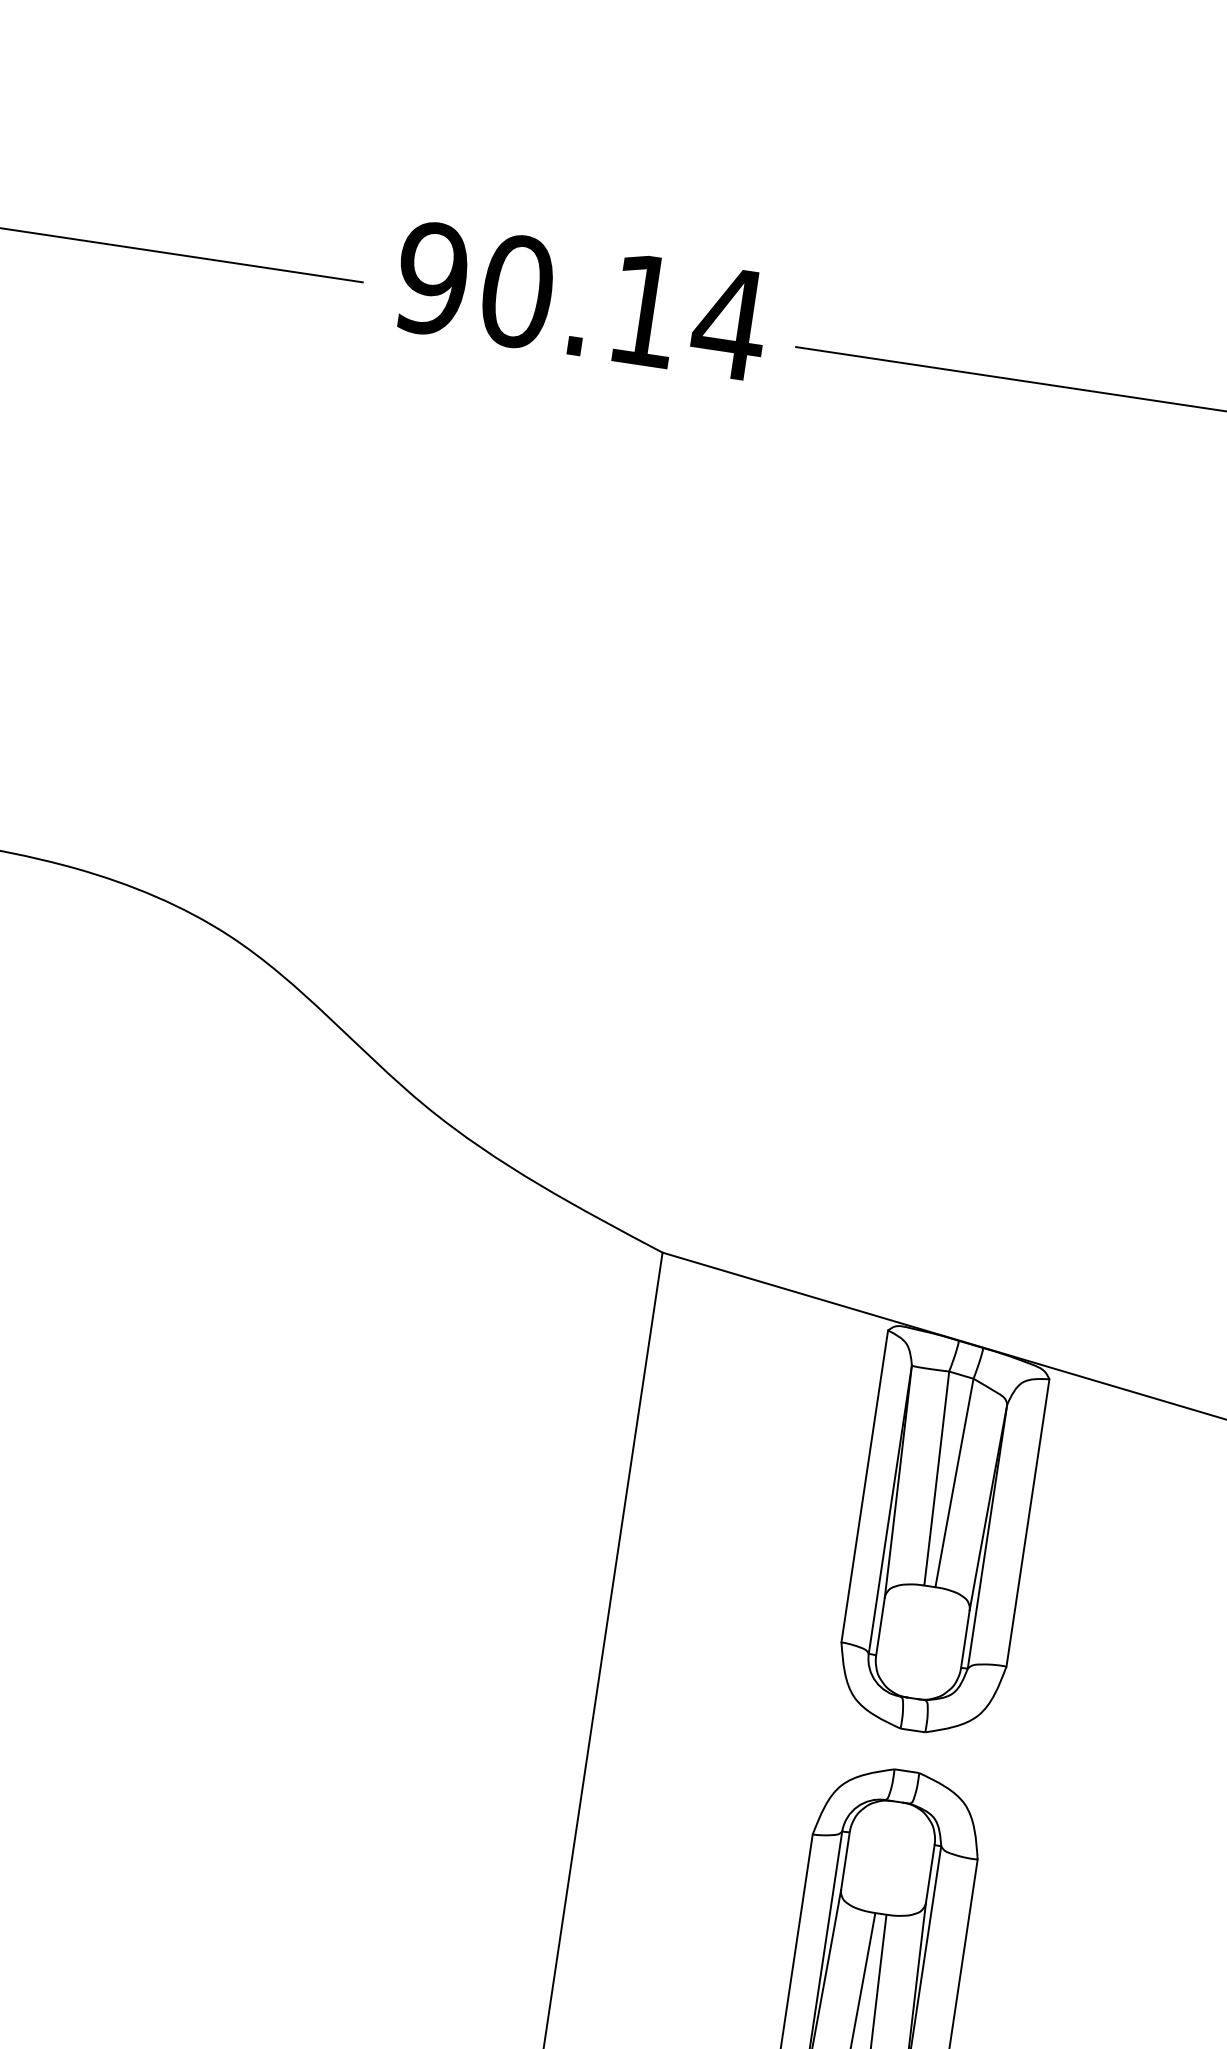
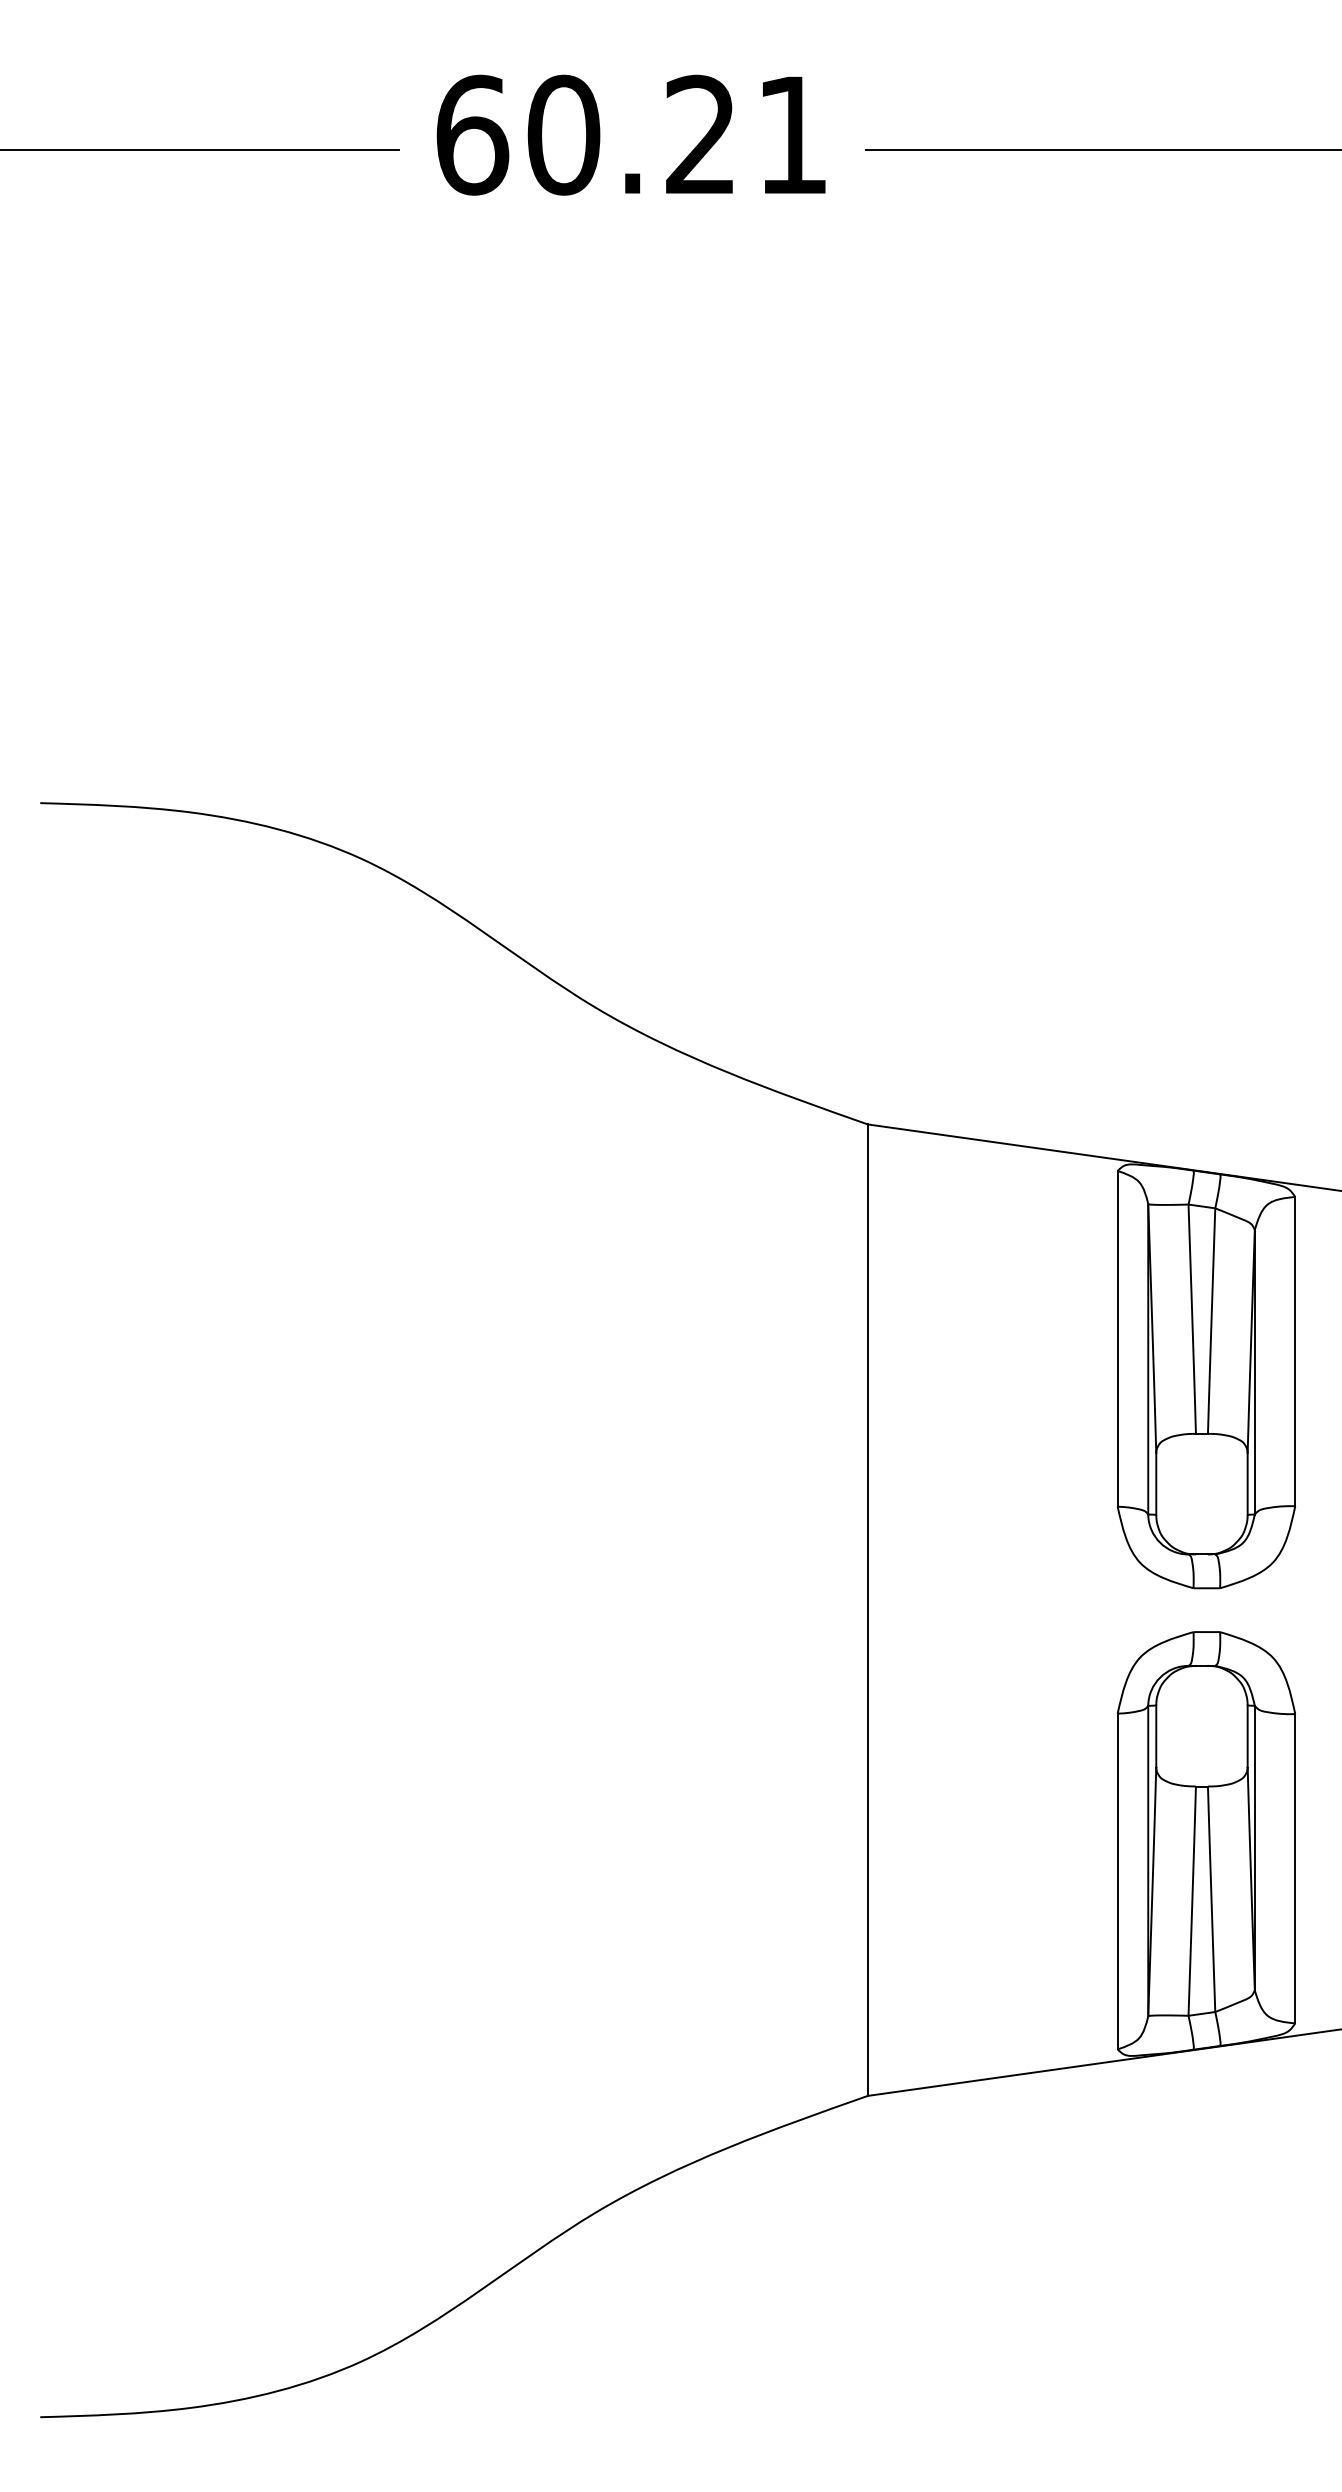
text: (581, 300) -> (632, 134), 90.14 -> 60.21

